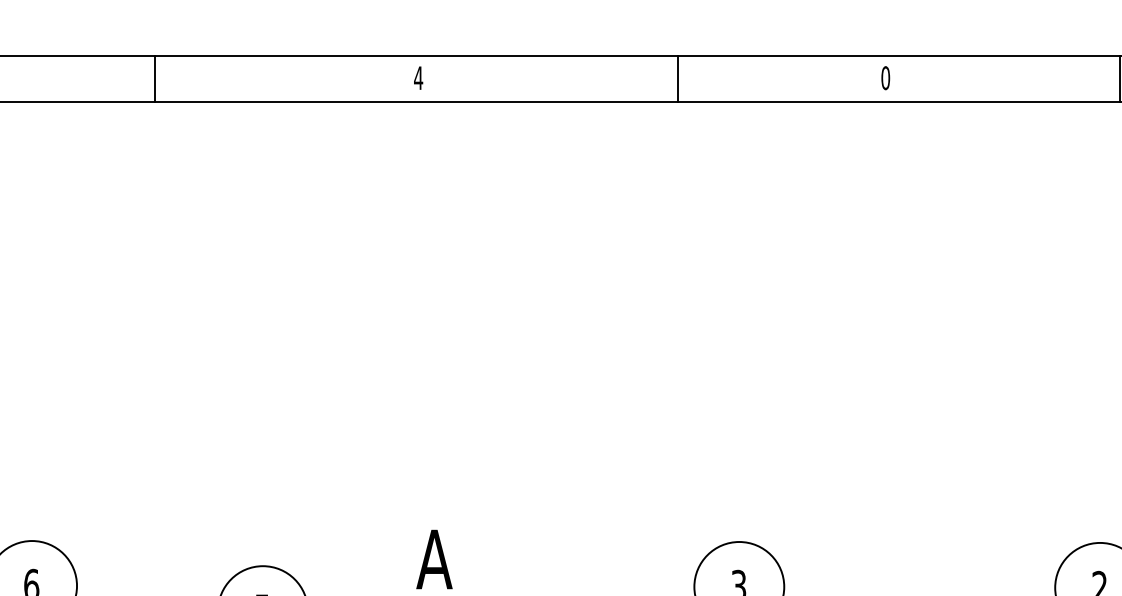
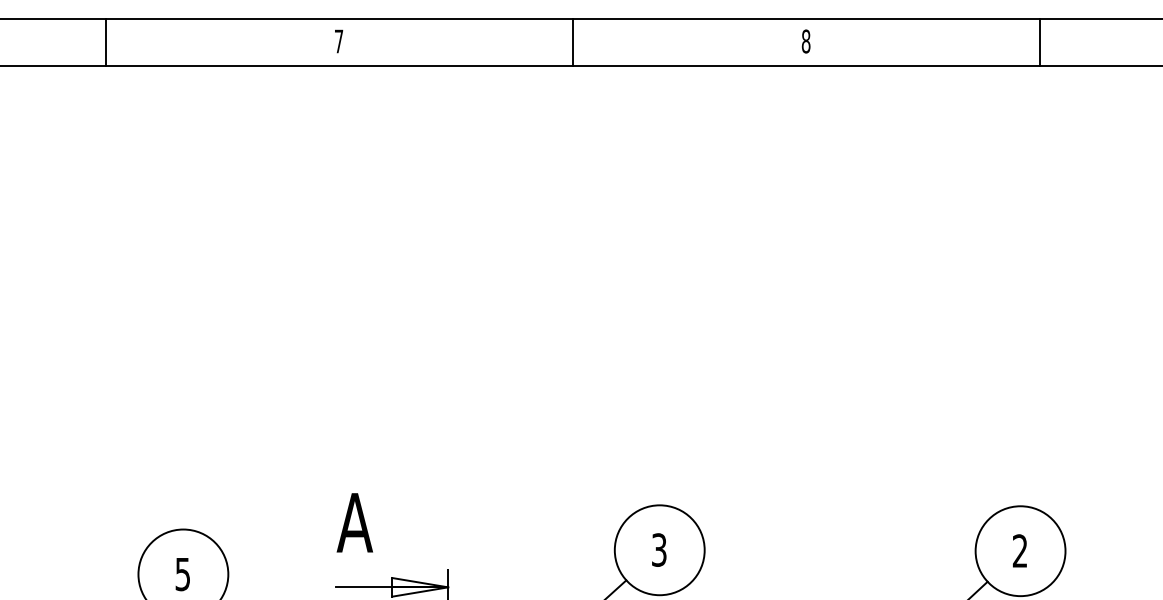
line: (155, 78) -> (105, 41), moved
text: (418, 78) -> (338, 41), 4 -> 7
line: (678, 78) -> (572, 41), moved
text: (885, 78) -> (805, 41), 0 -> 8

